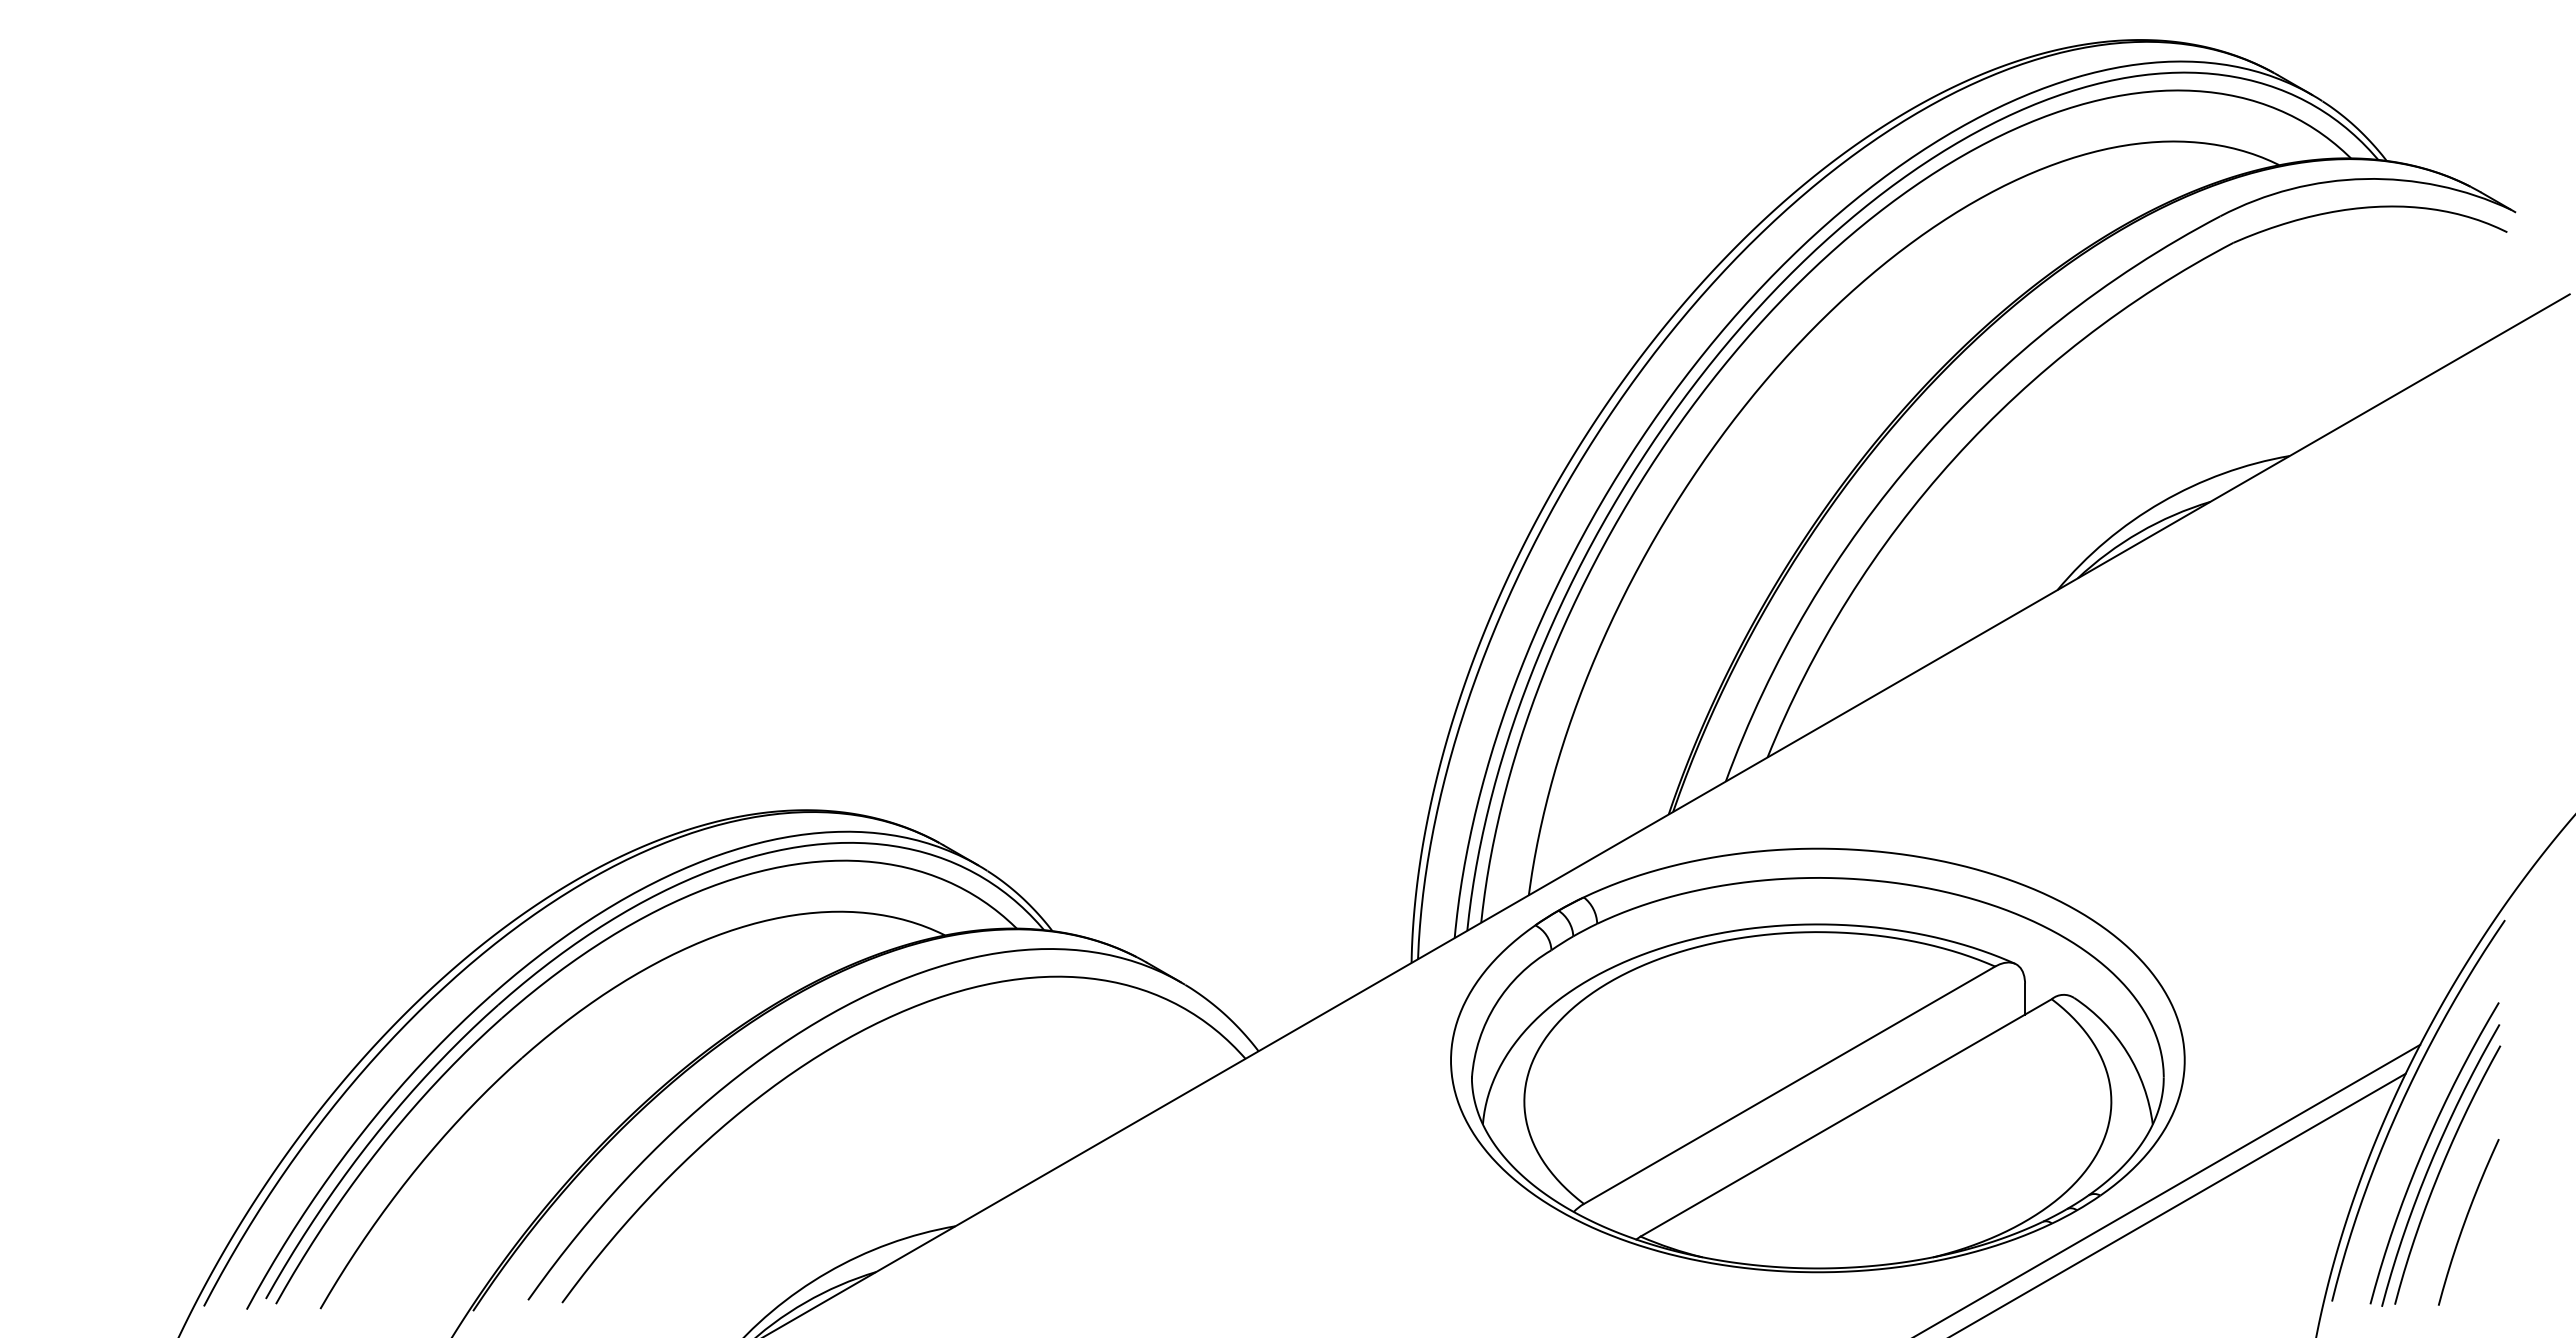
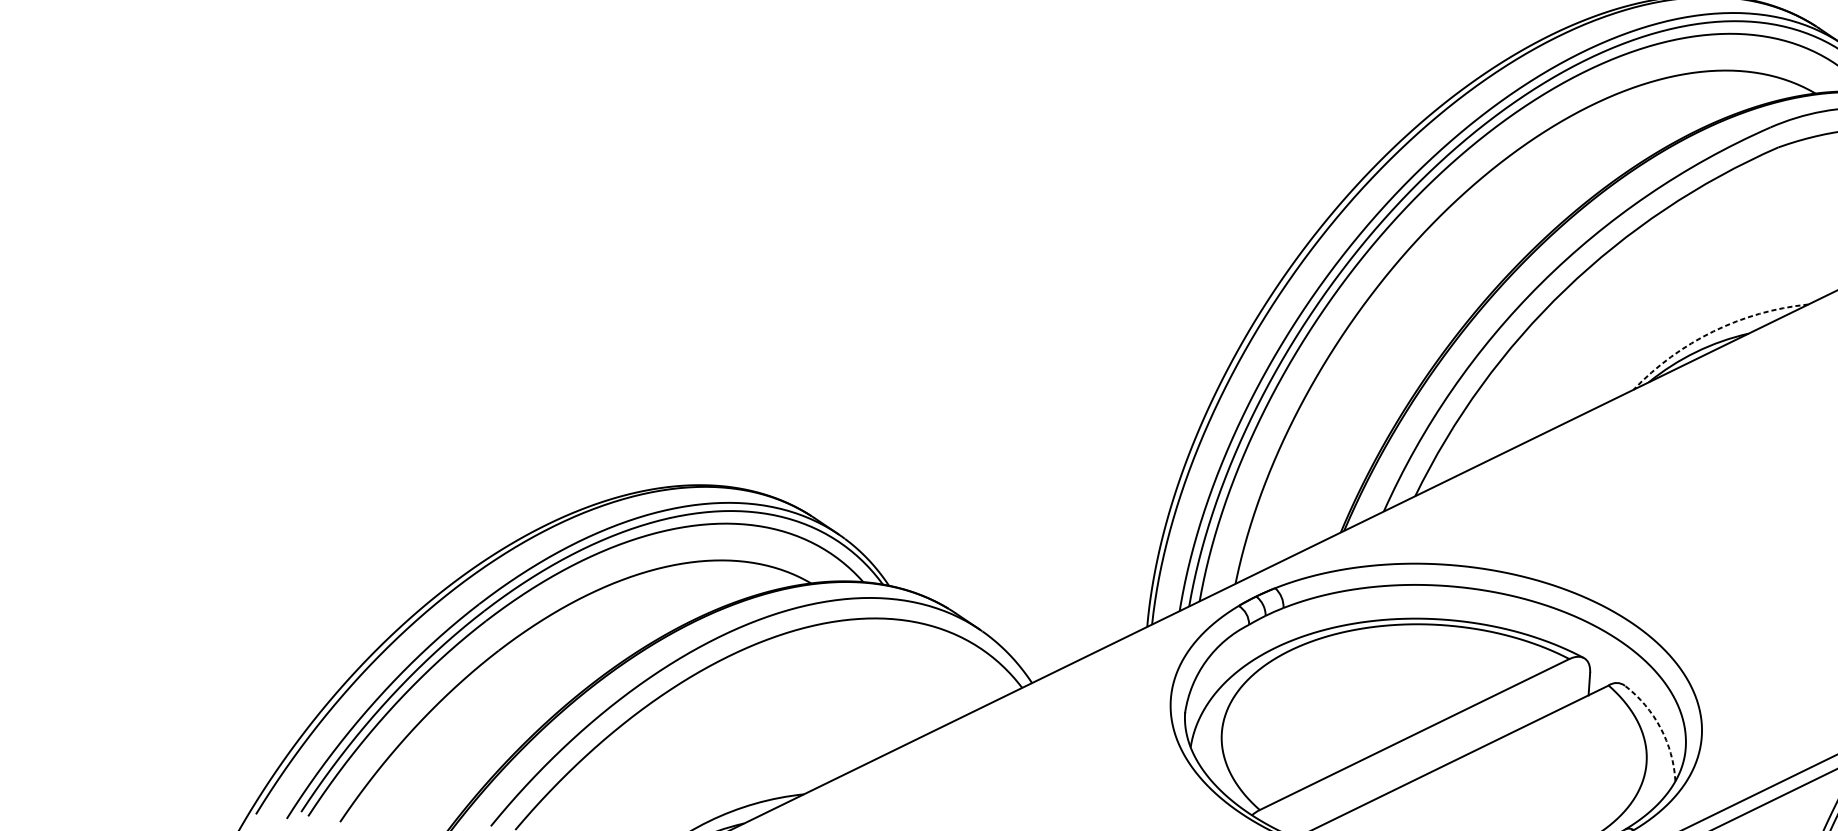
arc: (2161, 502) -> (1713, 331), solid -> dashed
arc: (2127, 1052) -> (1660, 727), solid -> dashed

